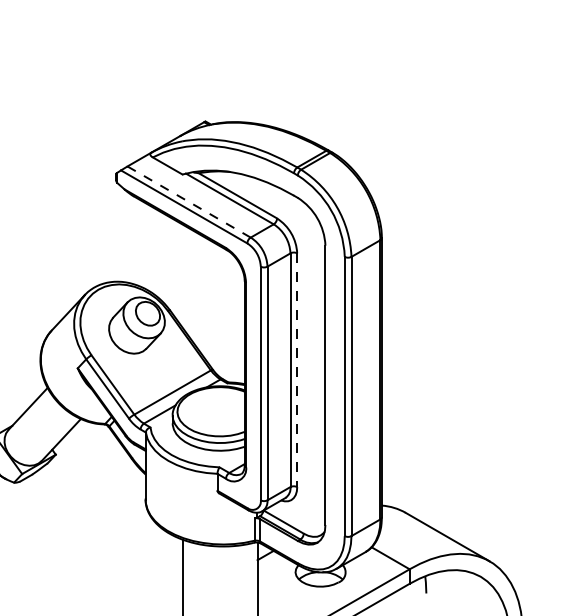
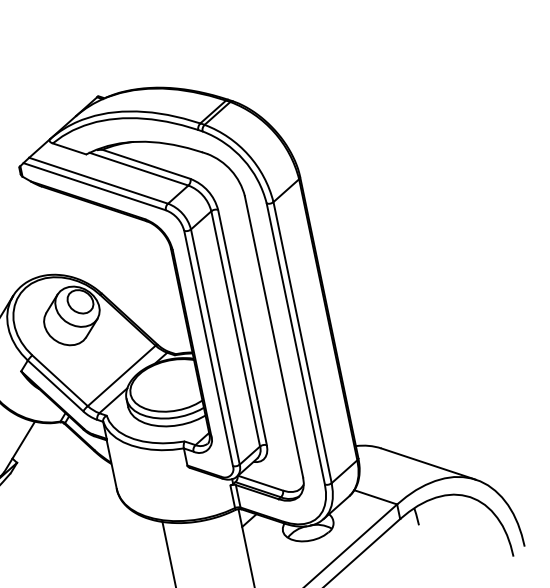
line: (189, 202) -> (99, 181), dashed -> solid
line: (297, 370) -> (242, 327), dashed -> solid

